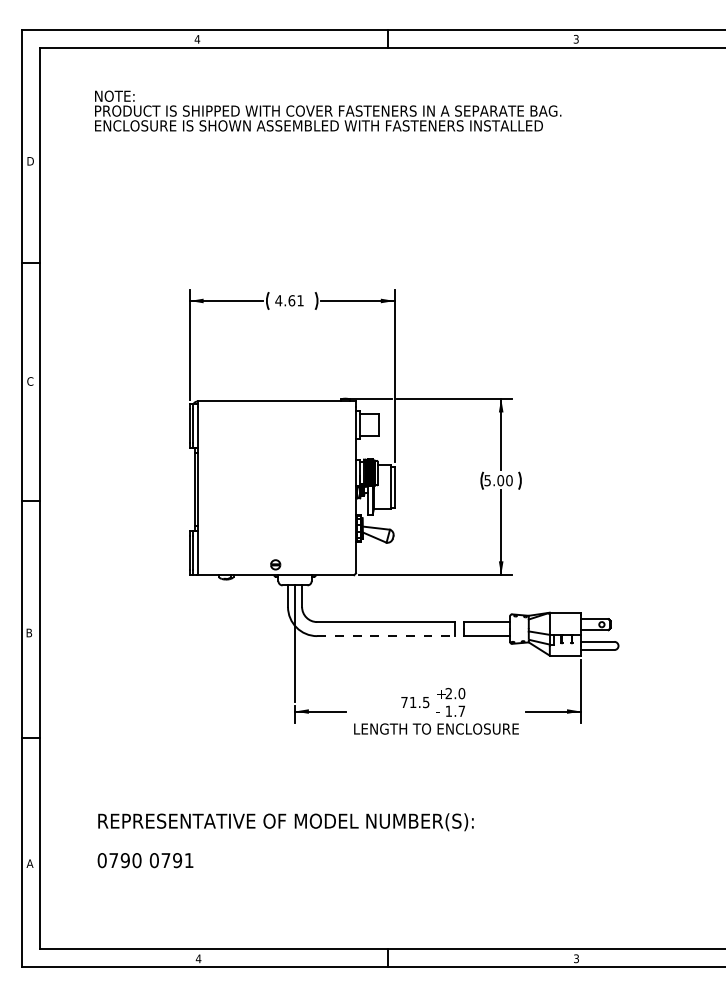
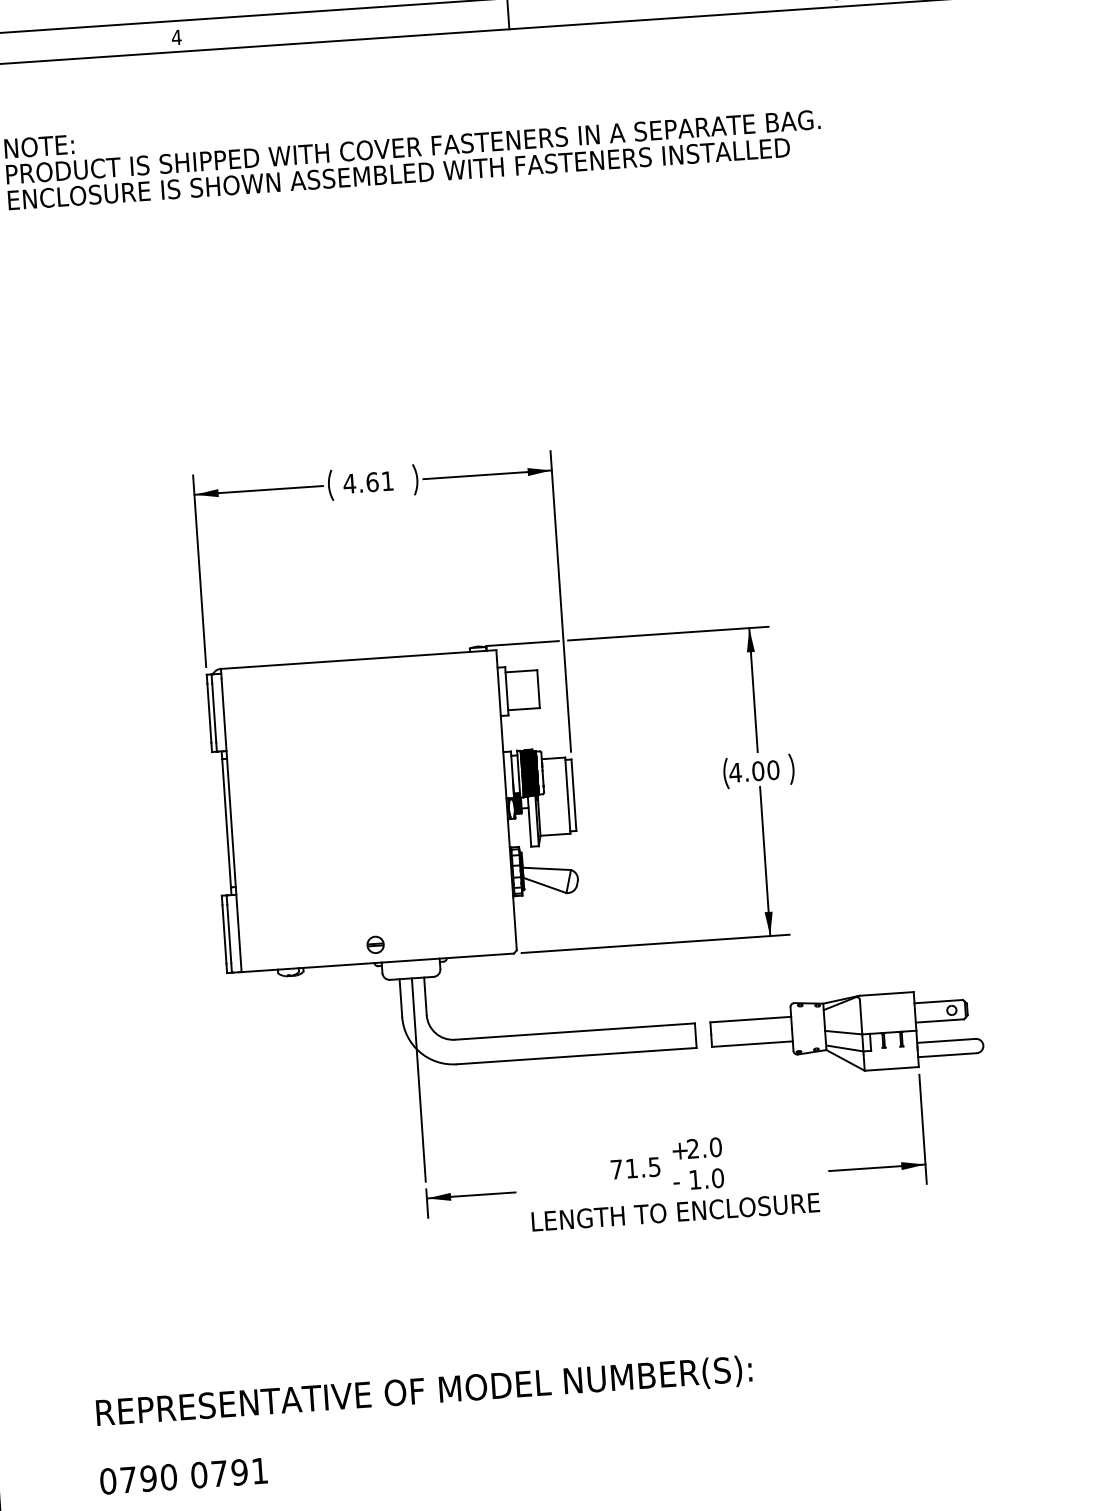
text: (487, 480) -> (735, 772), 5.00 -> 4.00
line: (386, 636) -> (577, 1056), dashed -> solid
text: (461, 710) -> (717, 1176), 1.7 -> 1.0

